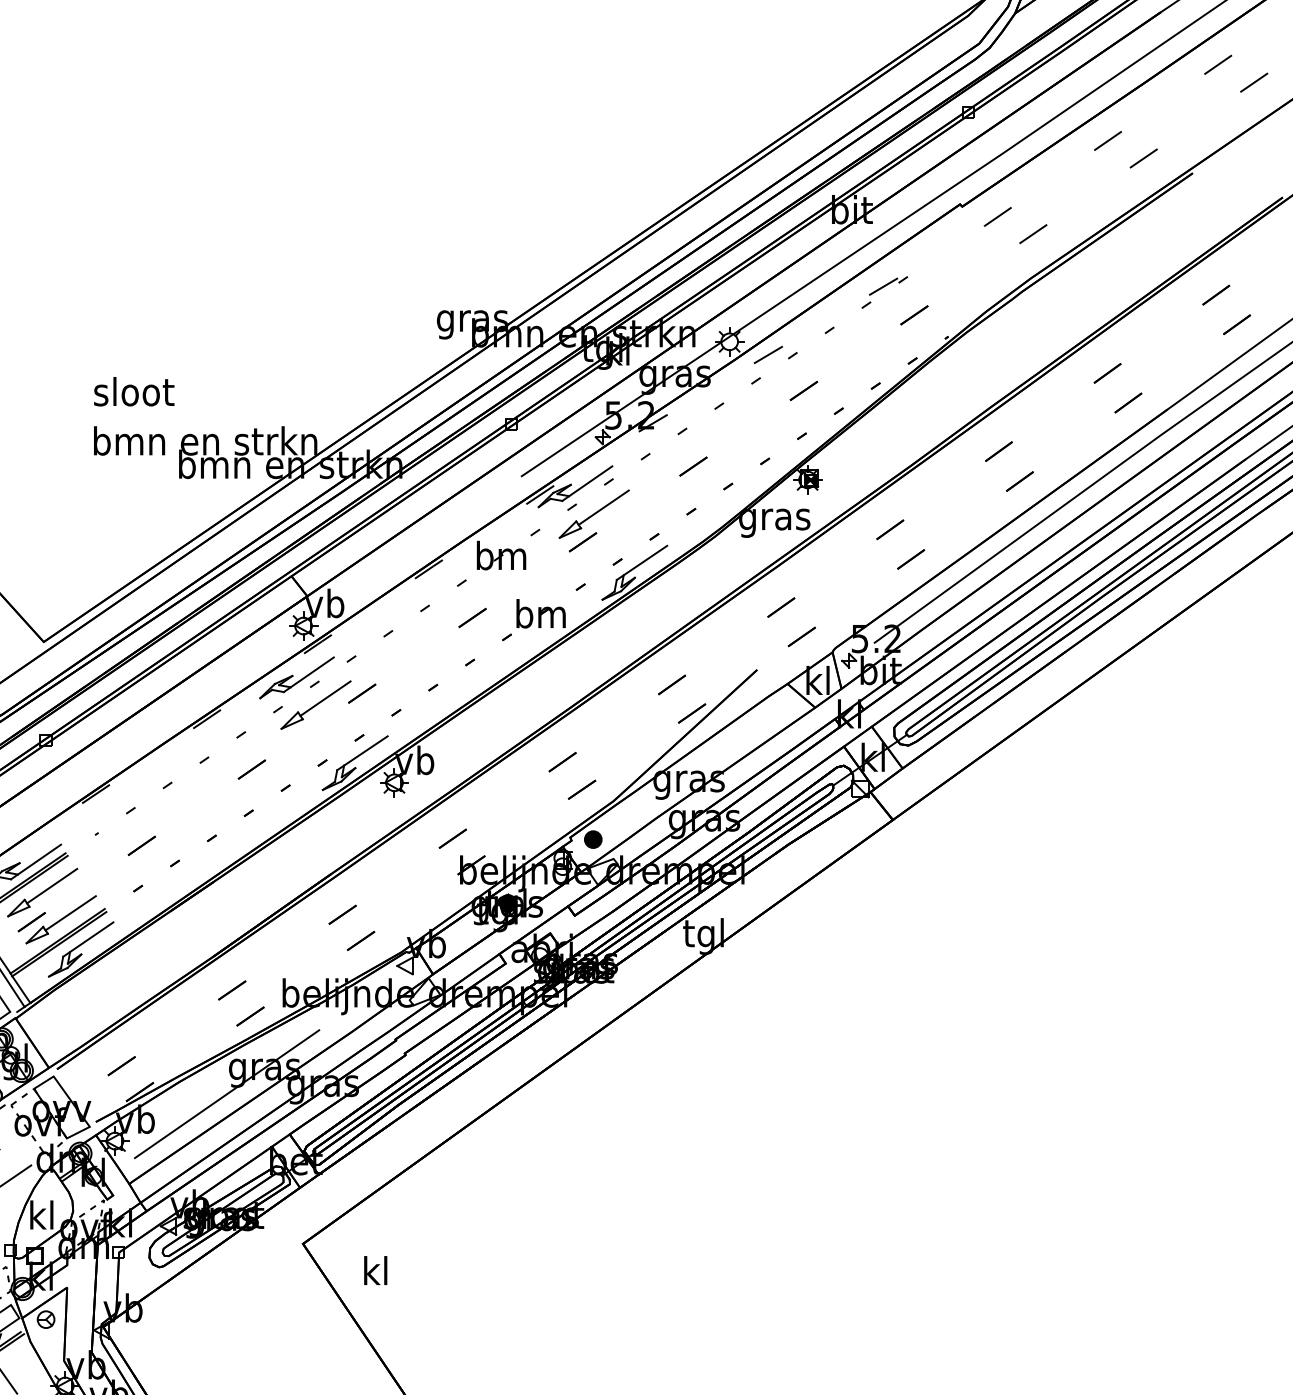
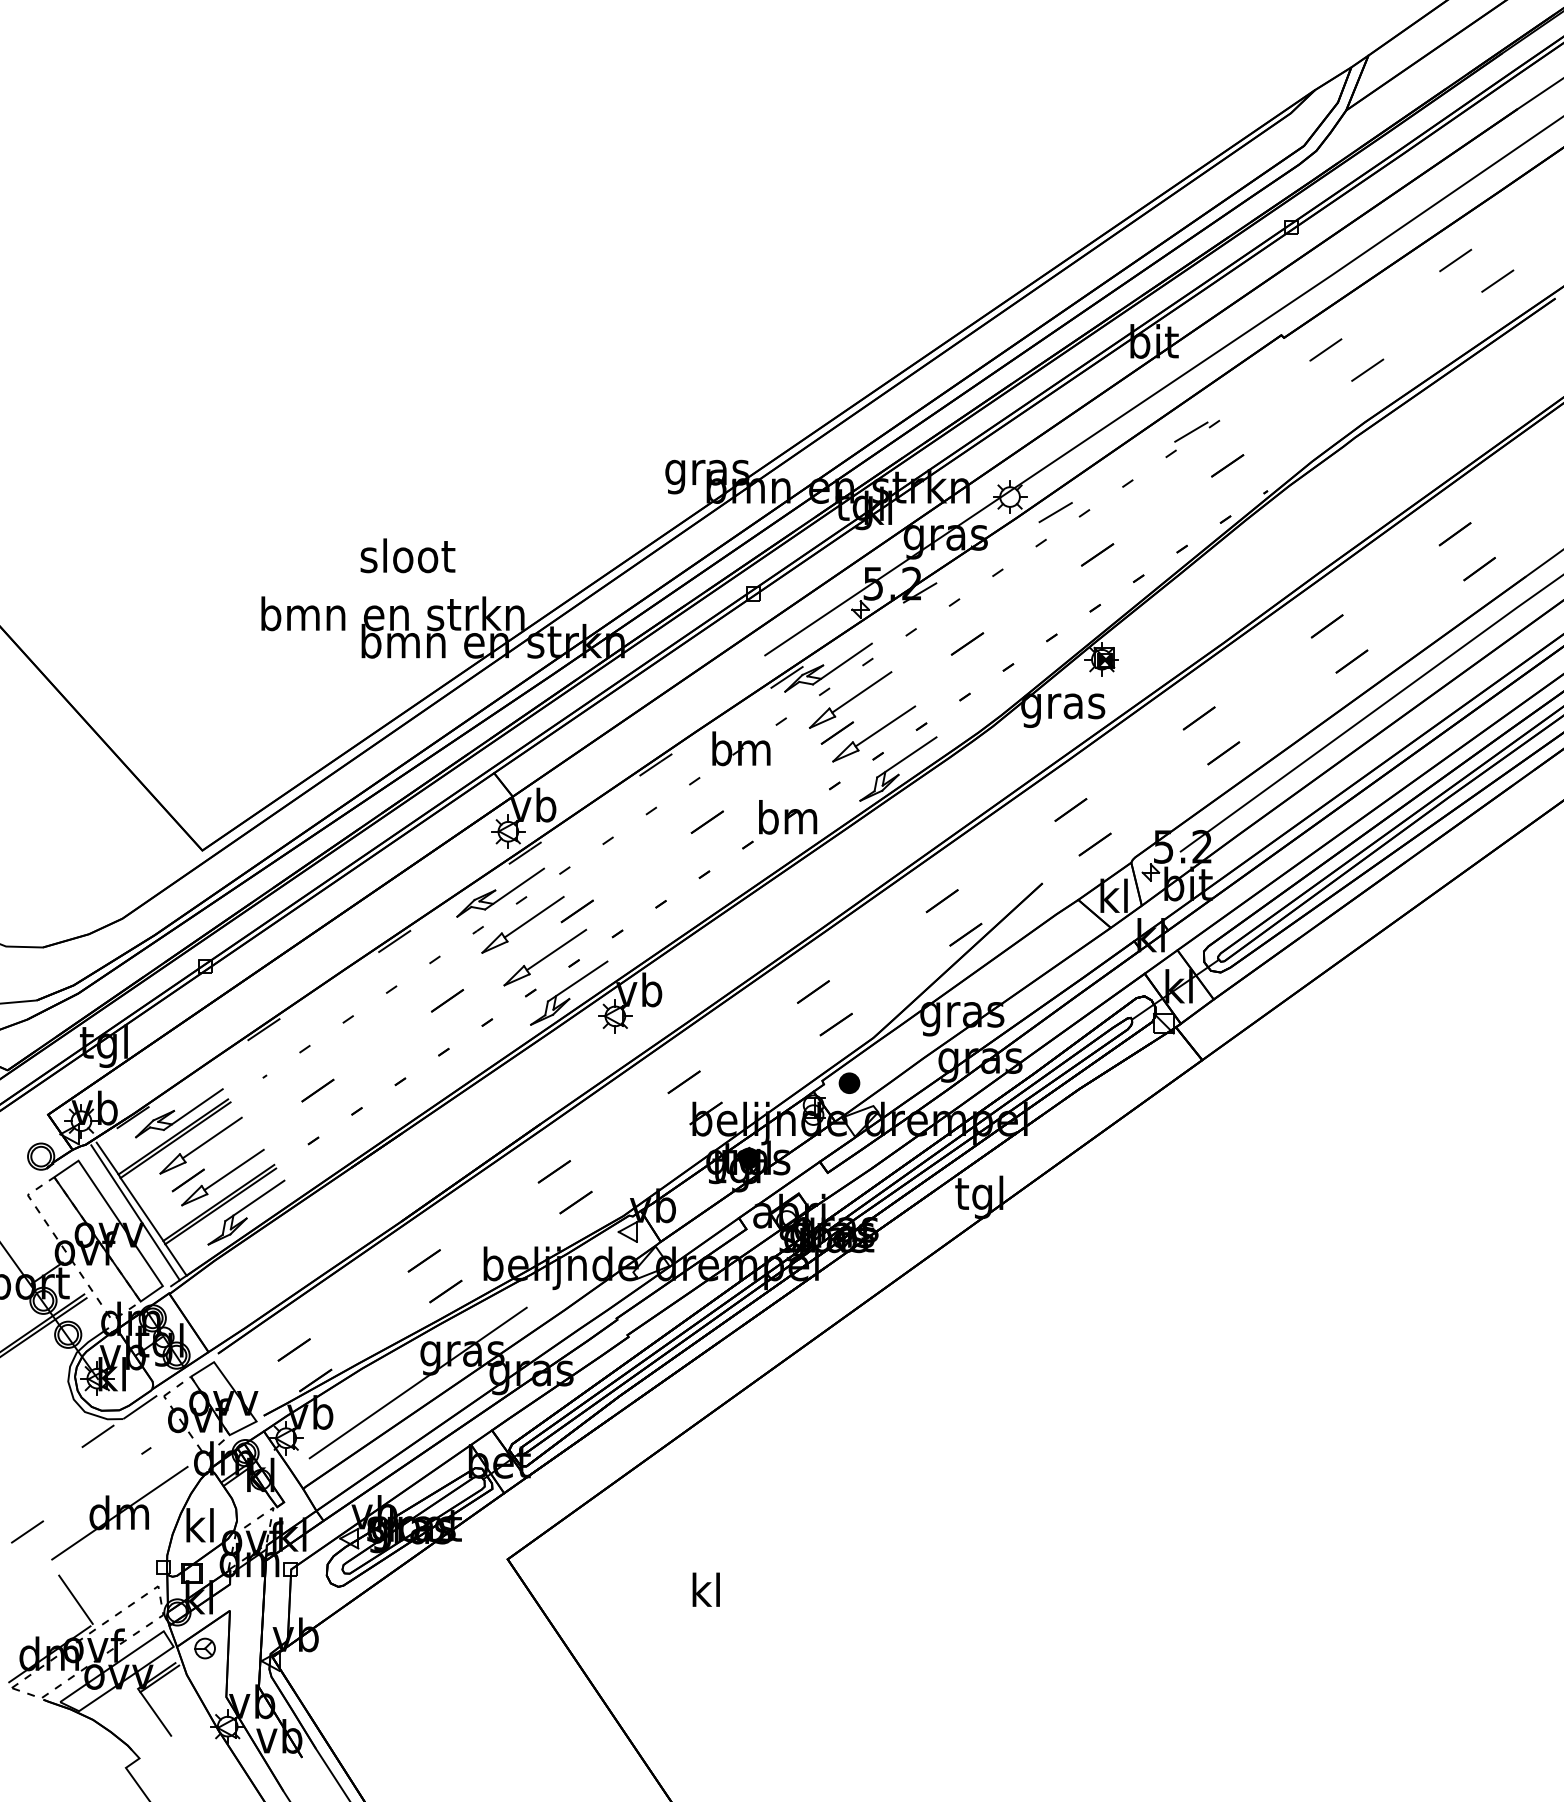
text: (133, 391) -> (407, 555), moved
part: (614, 542) -> (874, 733), added
part: (335, 732) -> (545, 957), added
text: (375, 1270) -> (705, 1589), moved

